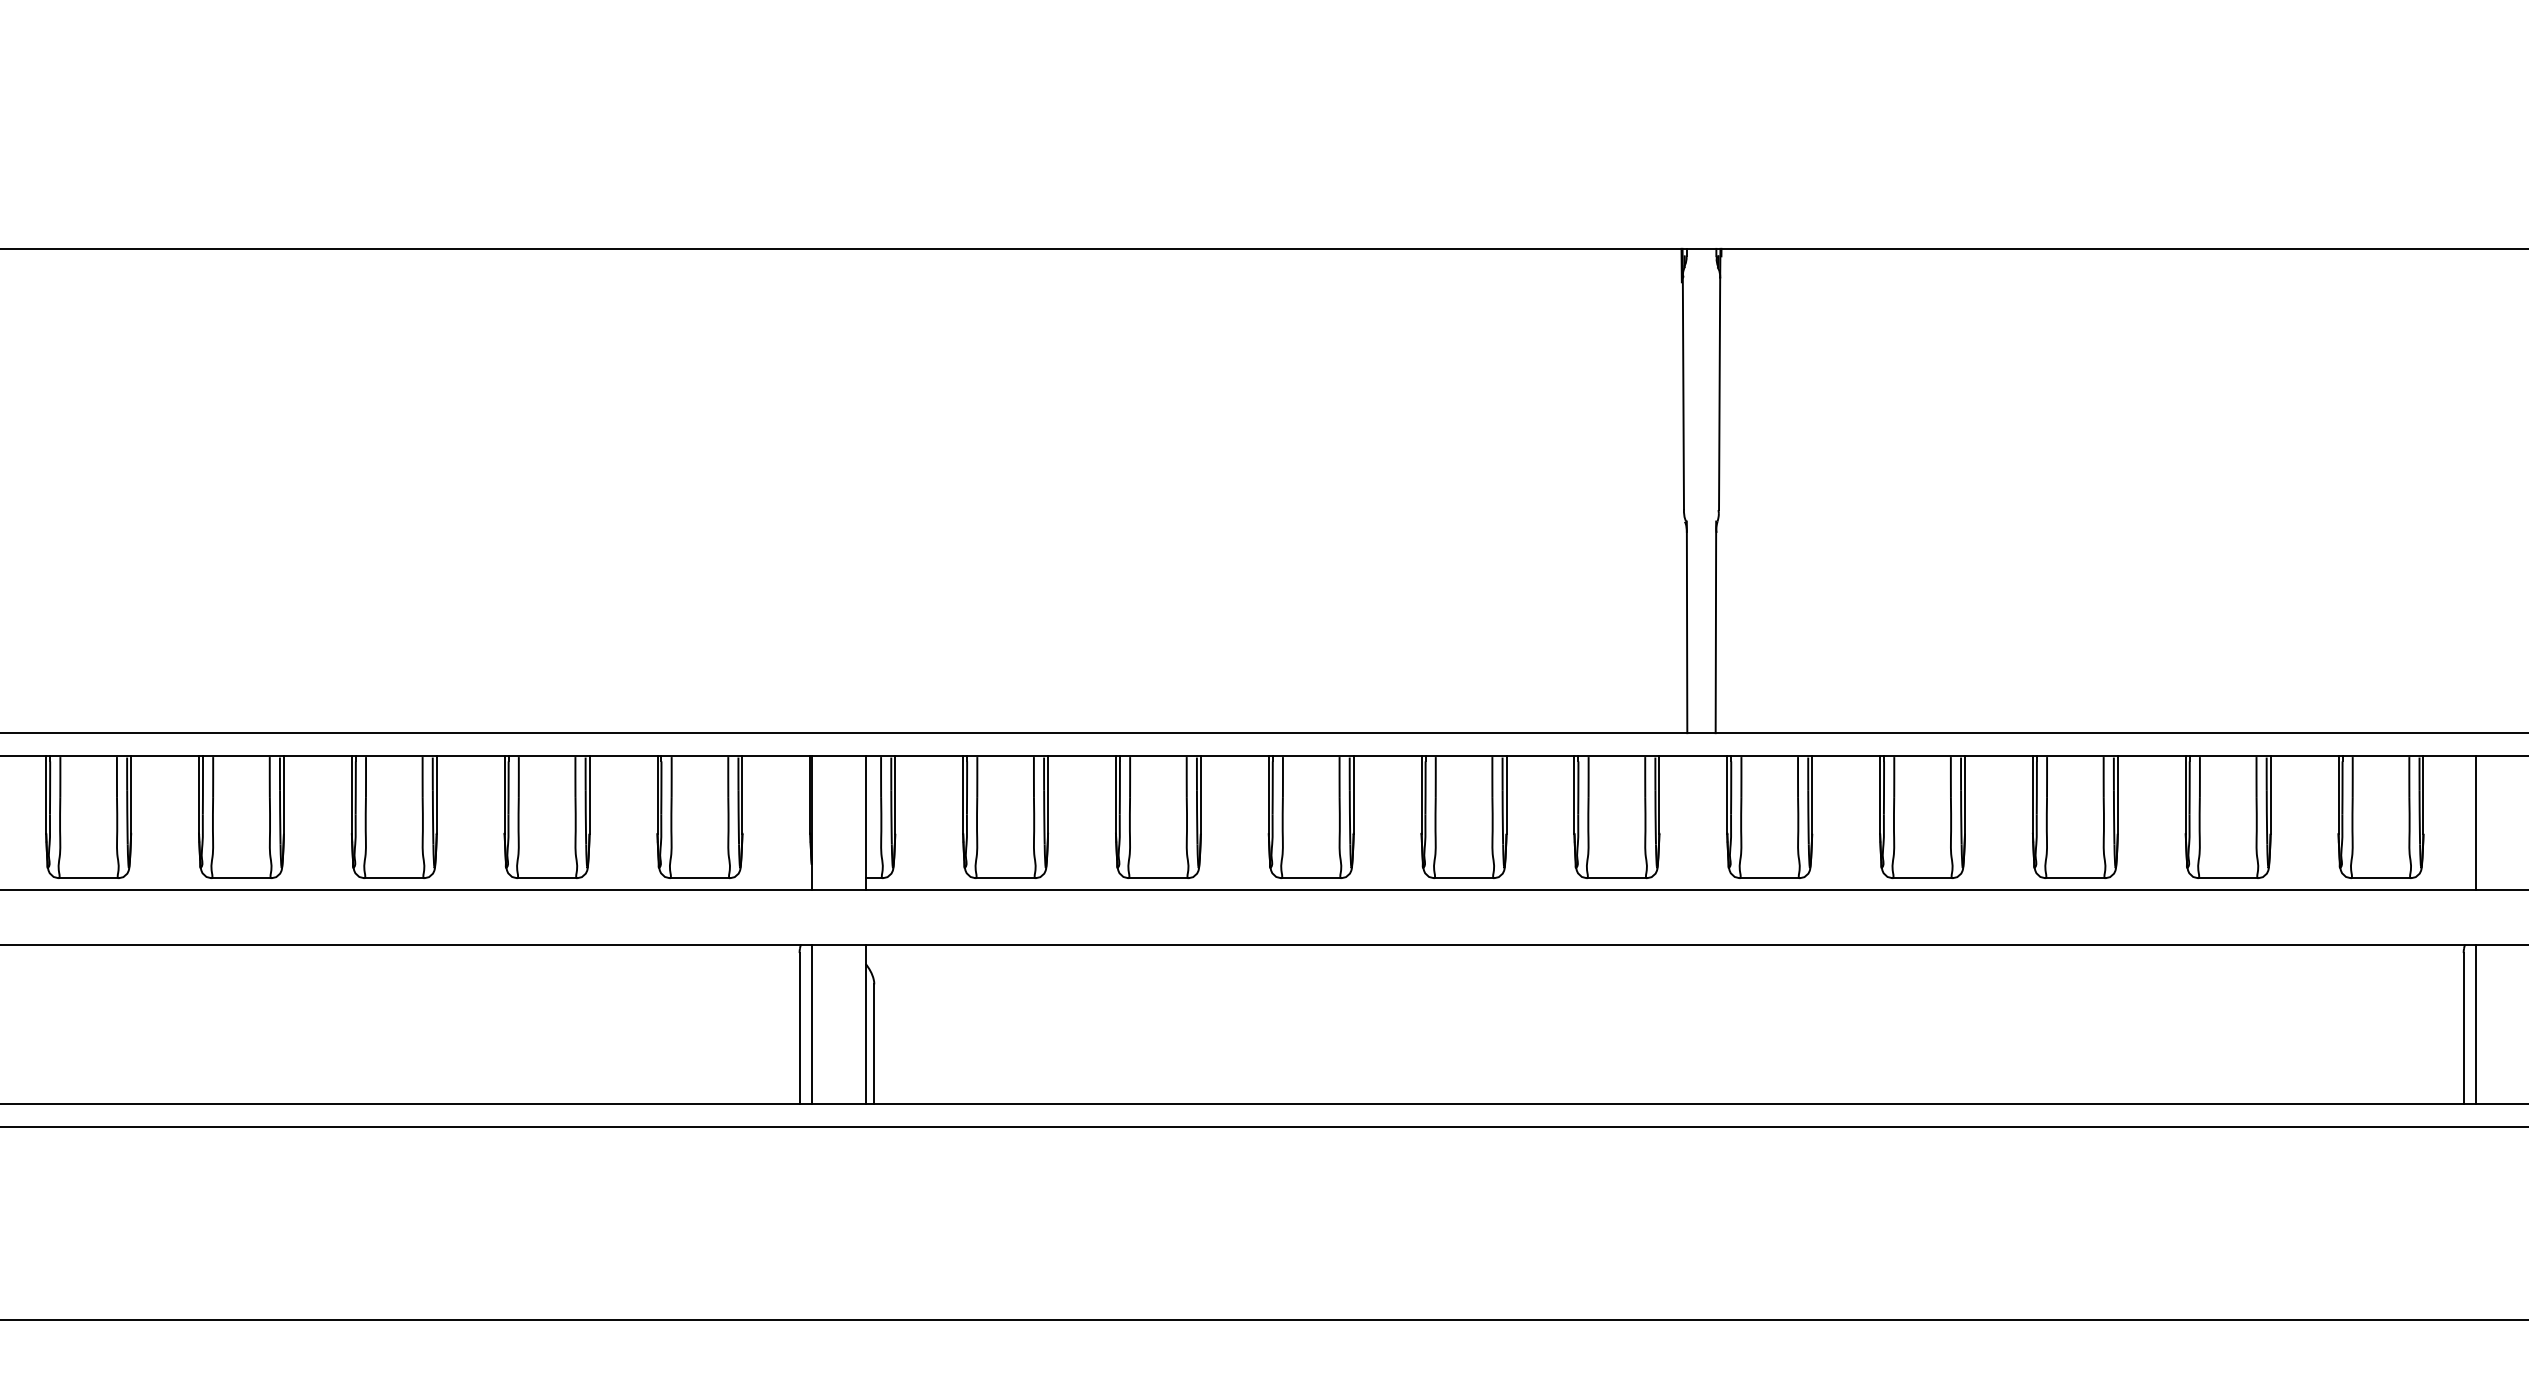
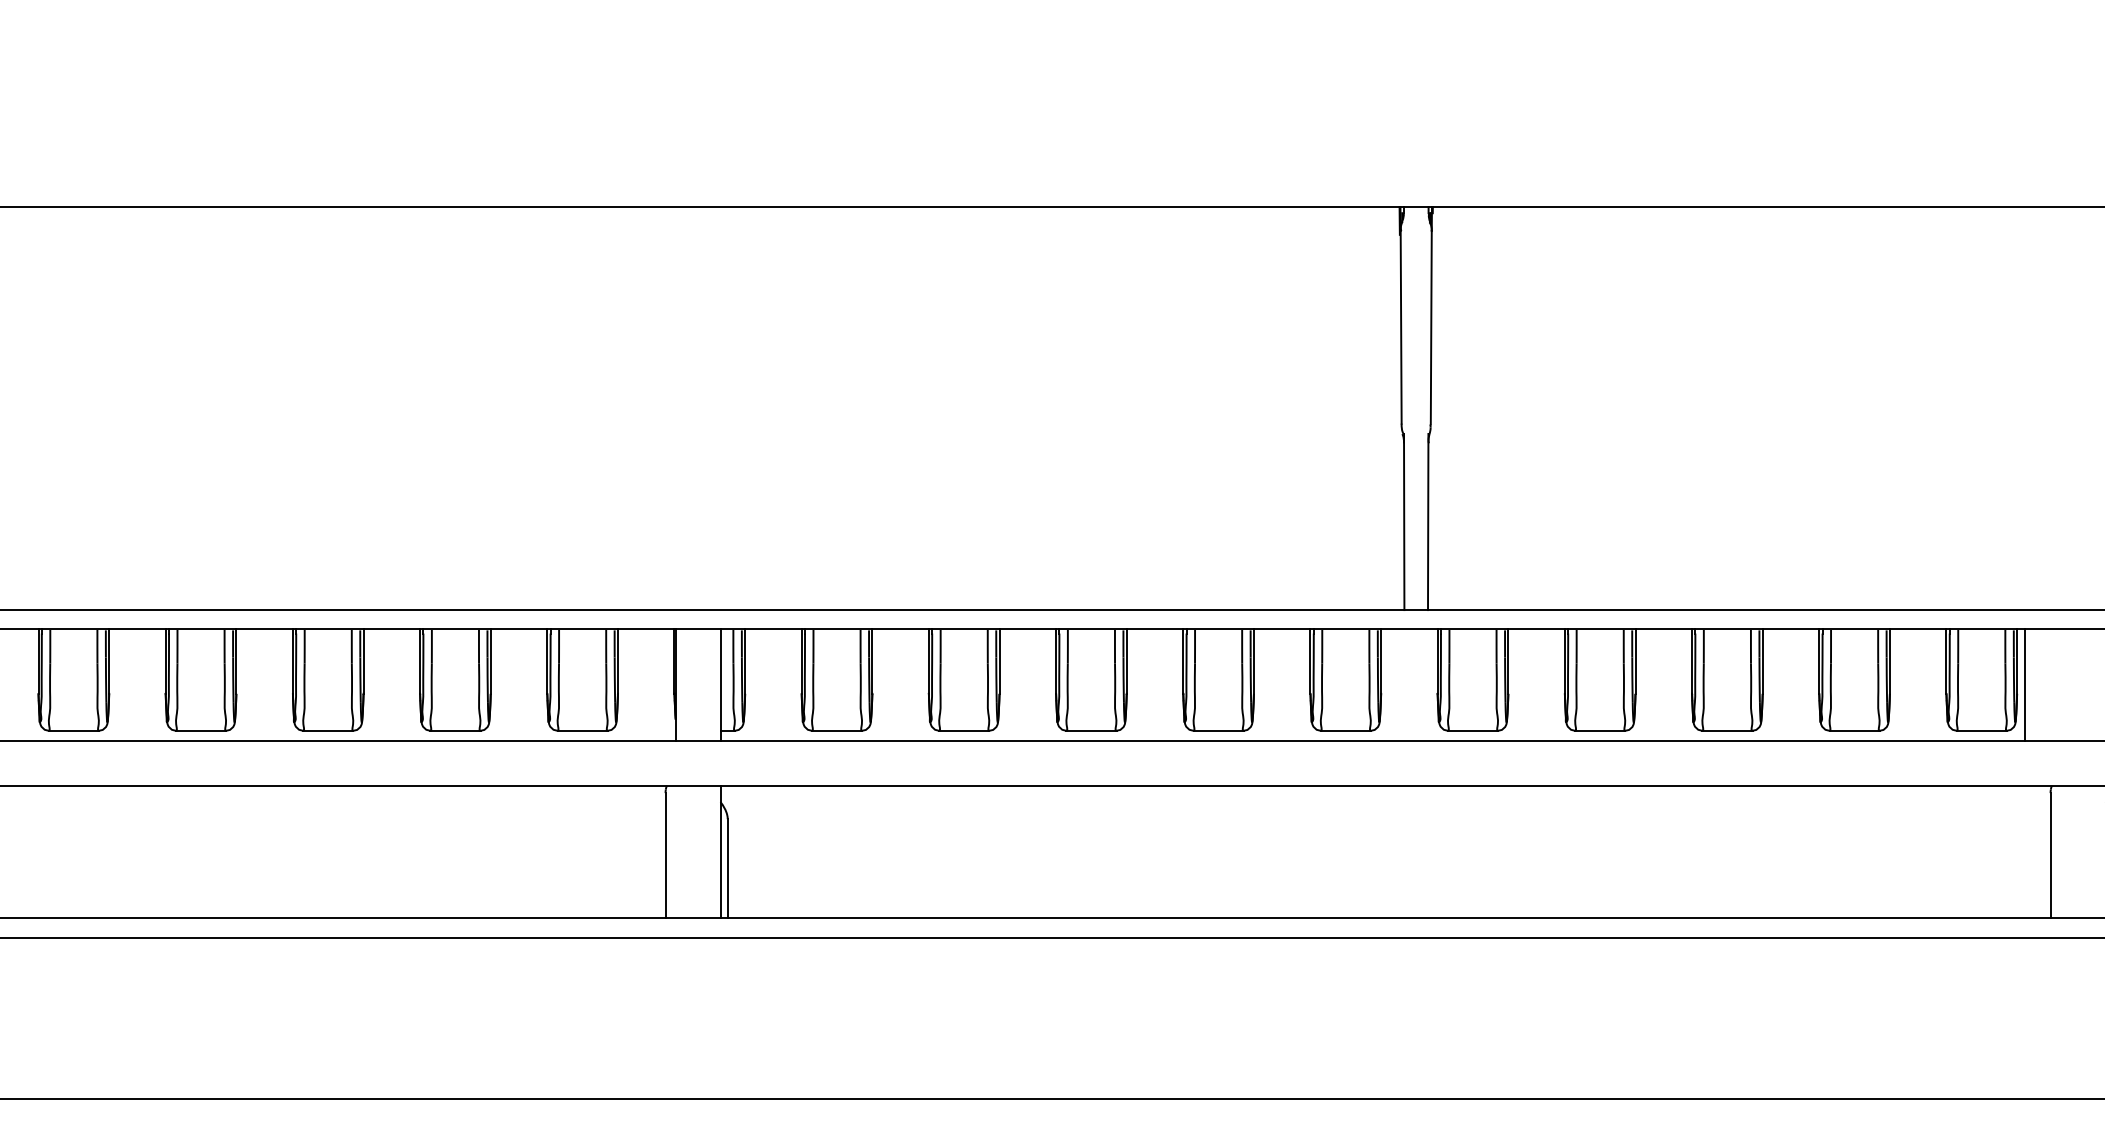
line: (2475, 823) -> (2024, 685), moved
line: (811, 1023) -> (675, 851), removed
line: (2475, 1023) -> (2060, 851), removed

